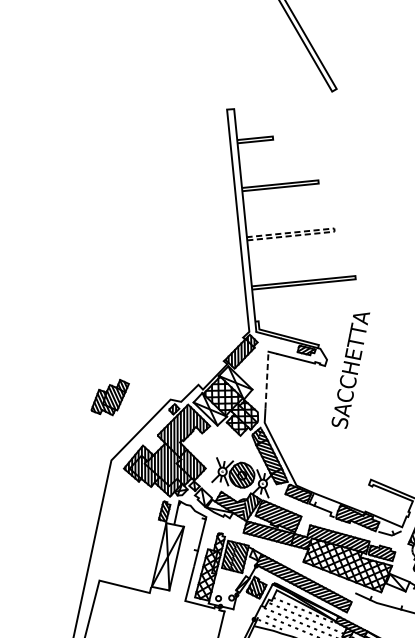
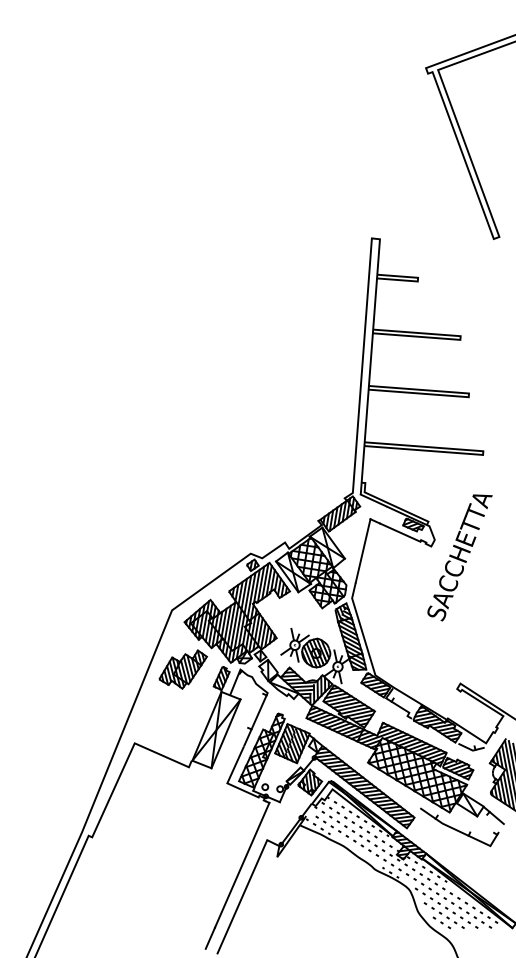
line: (334, 230) -> (468, 395), dashed -> solid
line: (267, 379) -> (363, 550), dashed -> solid
part: (109, 398) -> (182, 669), moved

